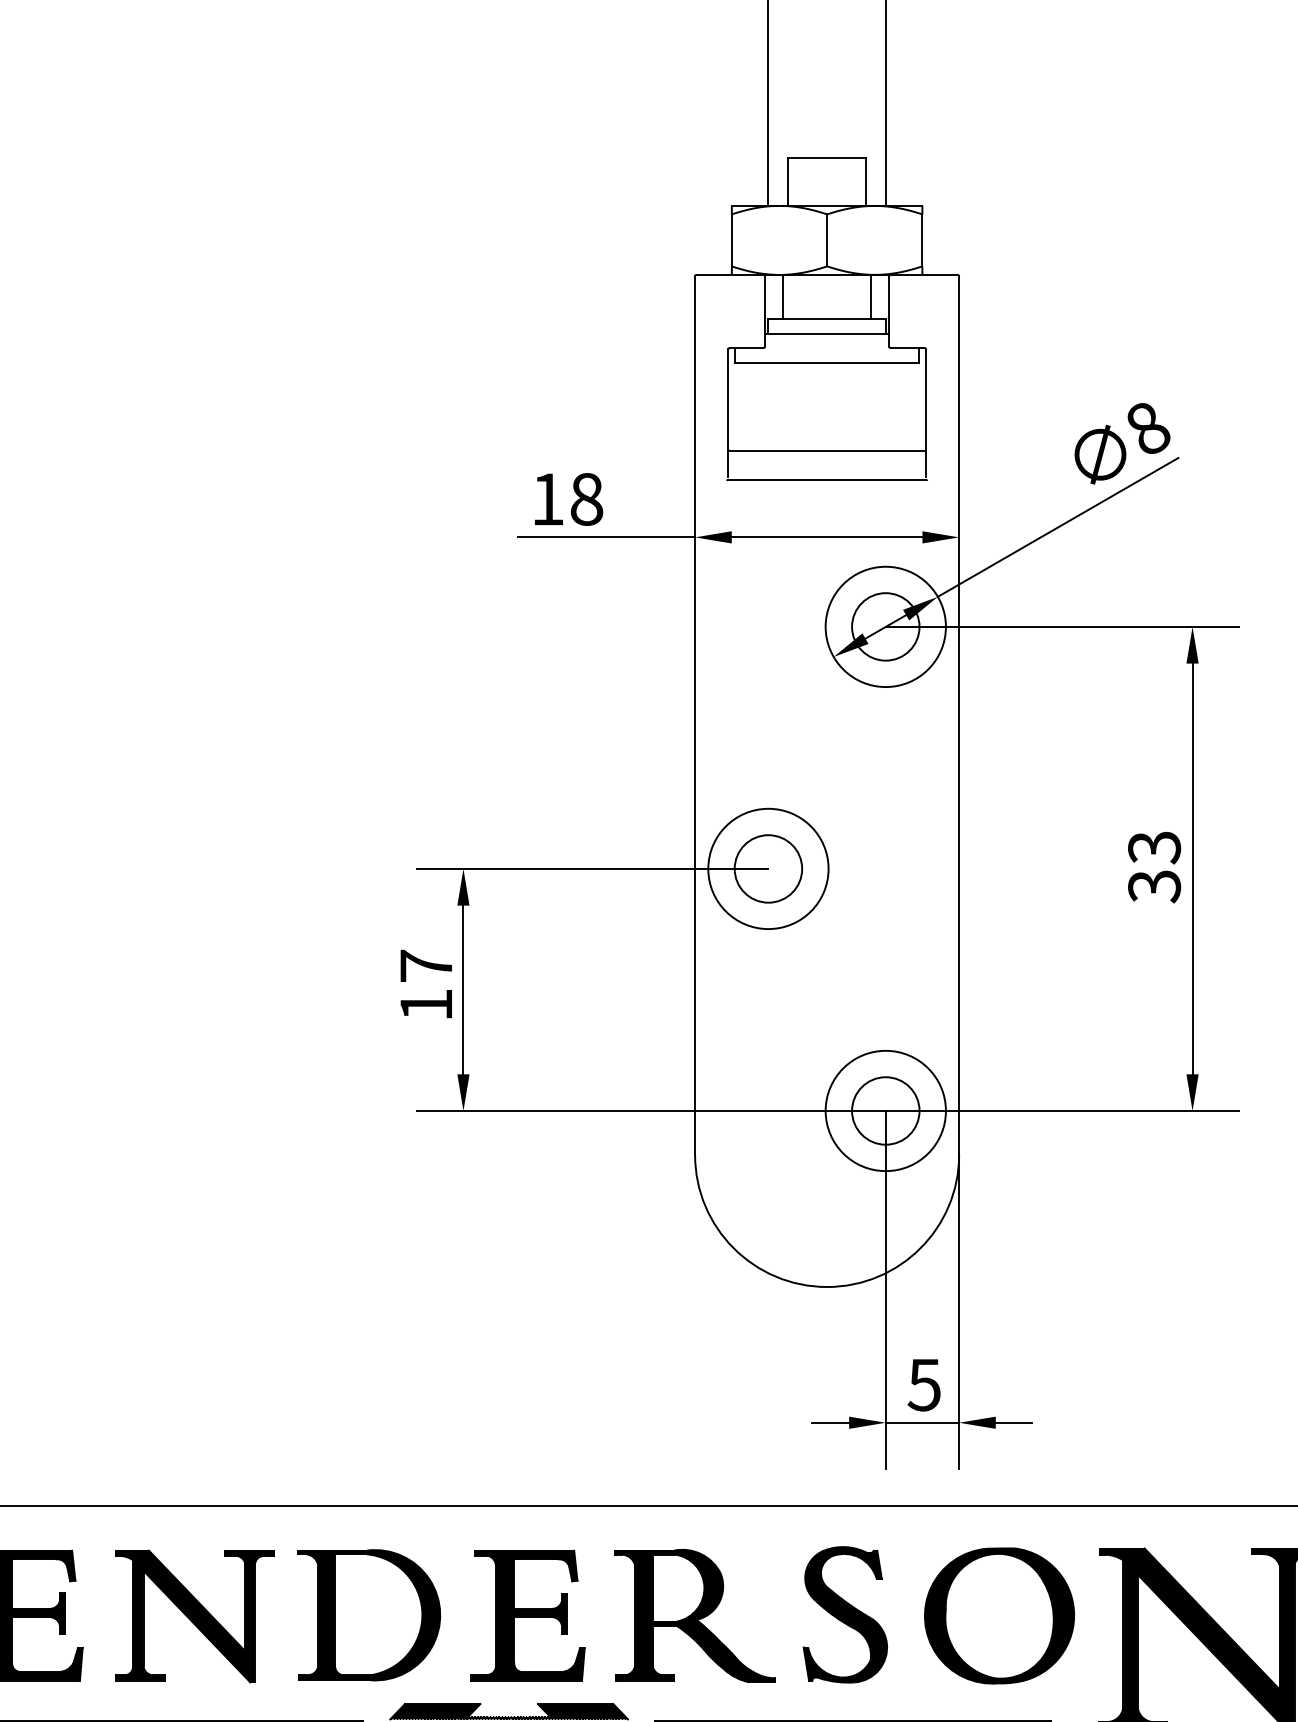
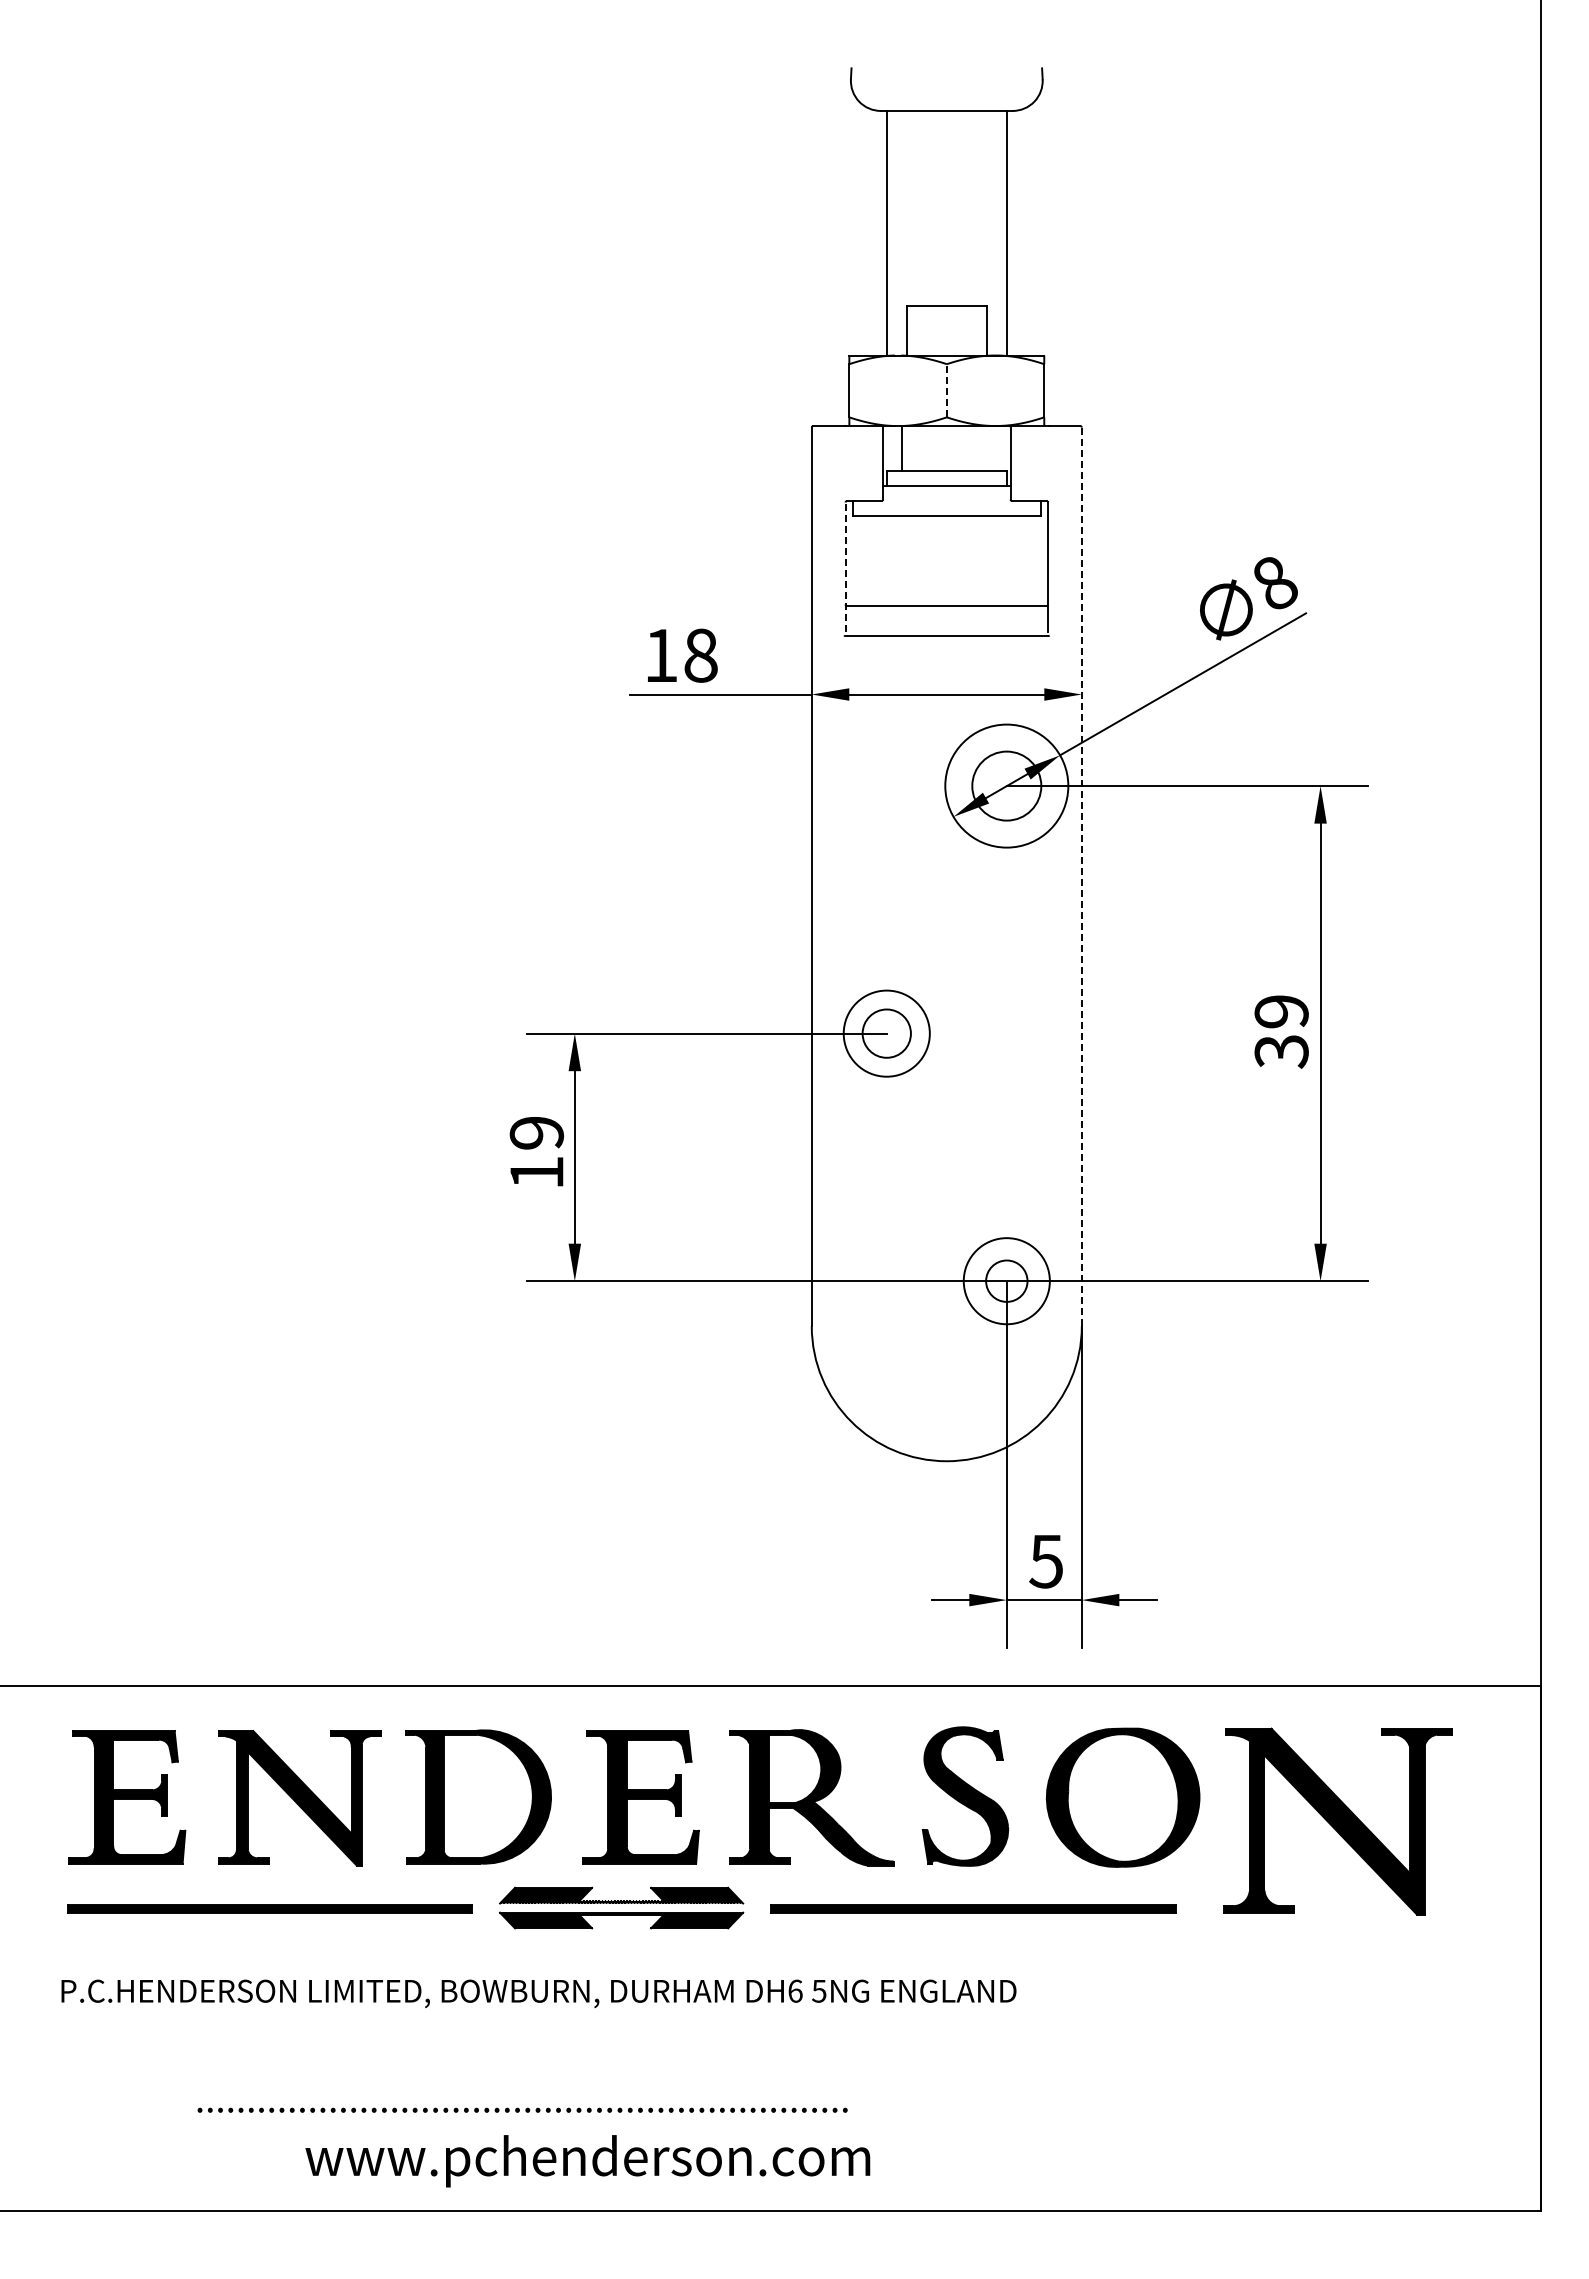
line: (826, 240) -> (946, 390), solid -> dashed
line: (870, 296) -> (991, 448), removed
line: (728, 412) -> (845, 566), solid -> dashed
line: (958, 715) -> (1081, 876), solid -> dashed
text: (1154, 848) -> (1281, 1012), 33 -> 39
circle: (768, 868) -> (886, 1033), size x0.7
circle: (768, 868) -> (886, 1033), size x0.7
text: (425, 965) -> (536, 1132), 17 -> 19
circle: (885, 1110) -> (1006, 1280), size x0.6
circle: (885, 1110) -> (1006, 1280), size x0.7

